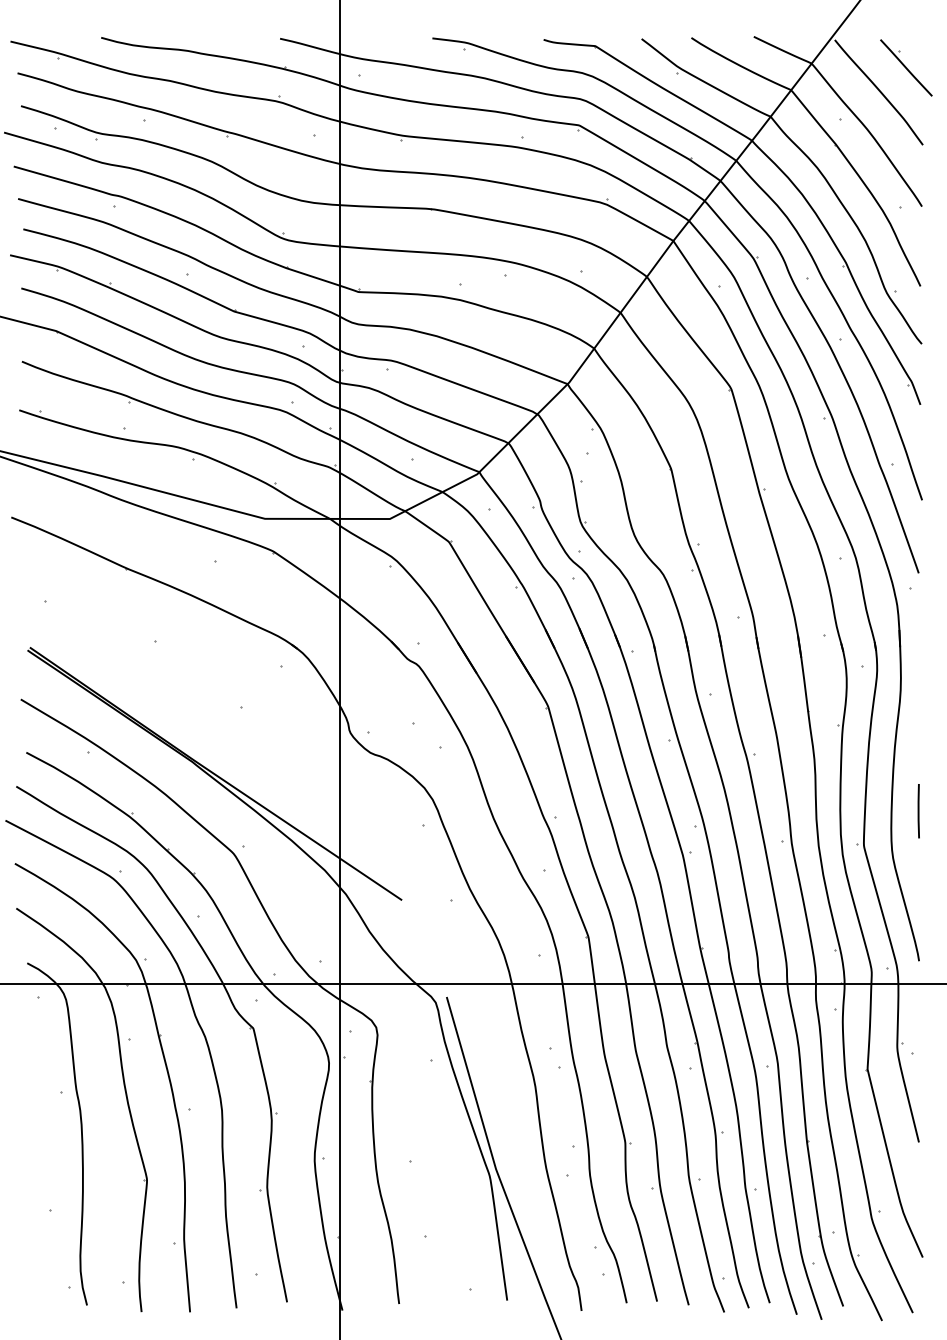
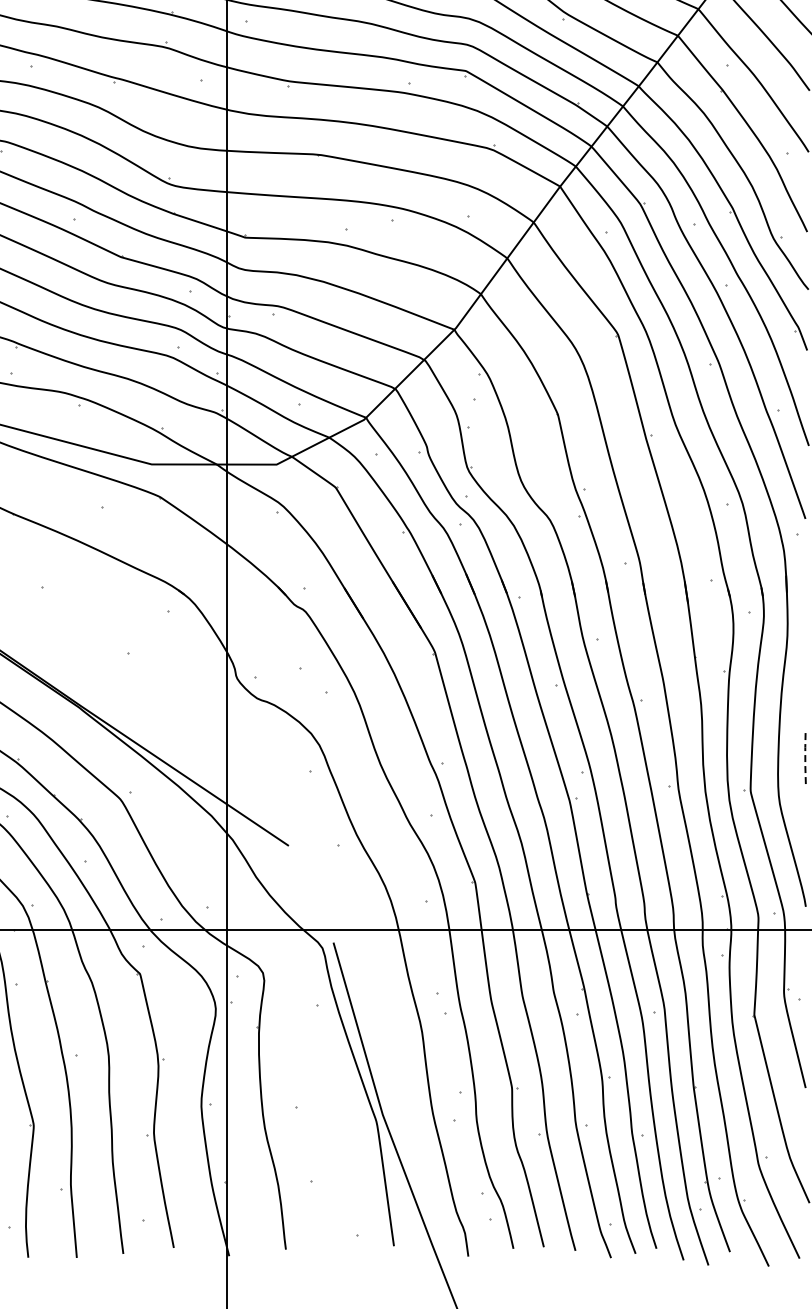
line: (918, 811) -> (805, 757), solid -> dashed

